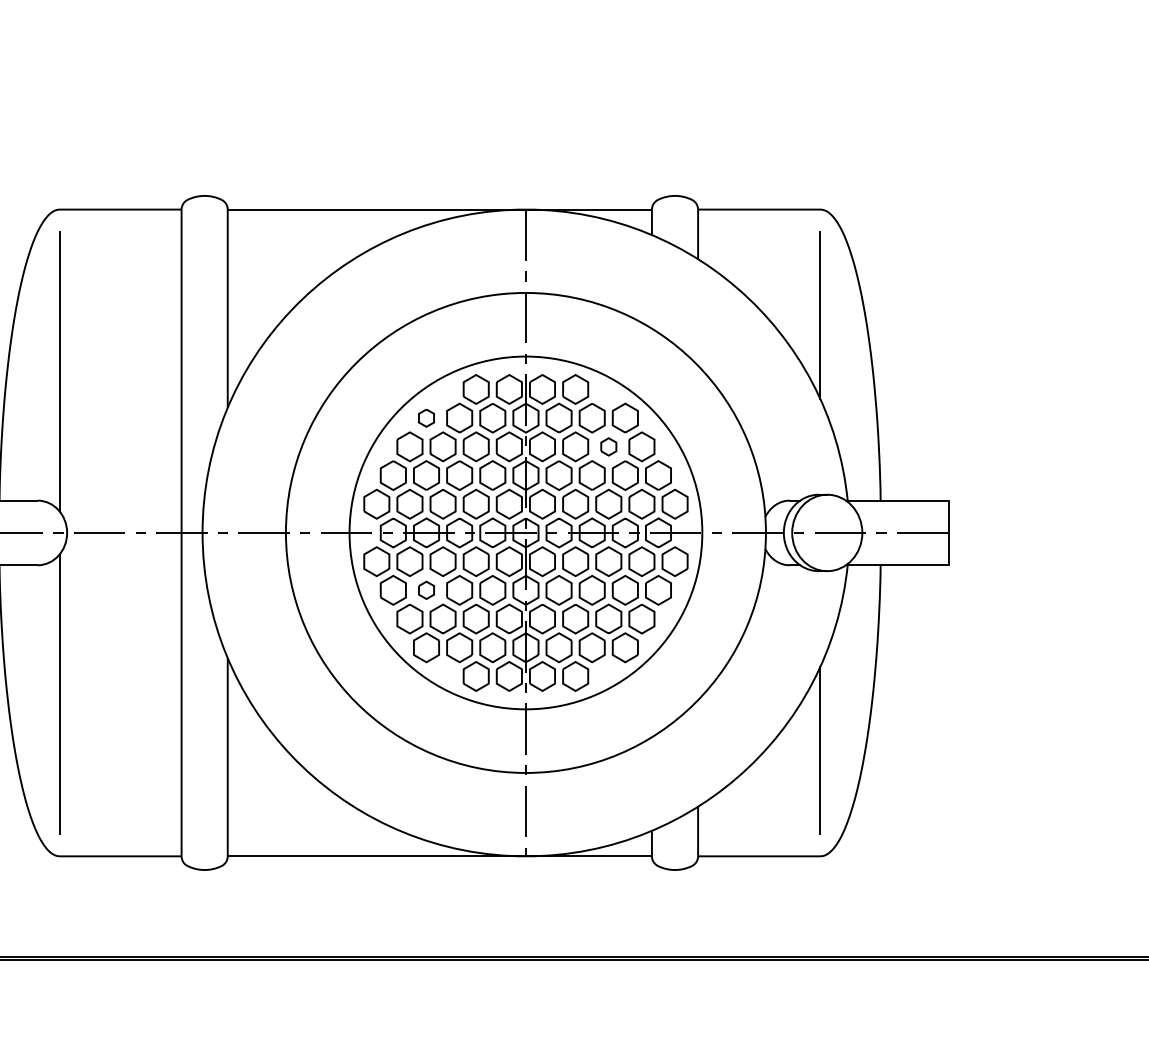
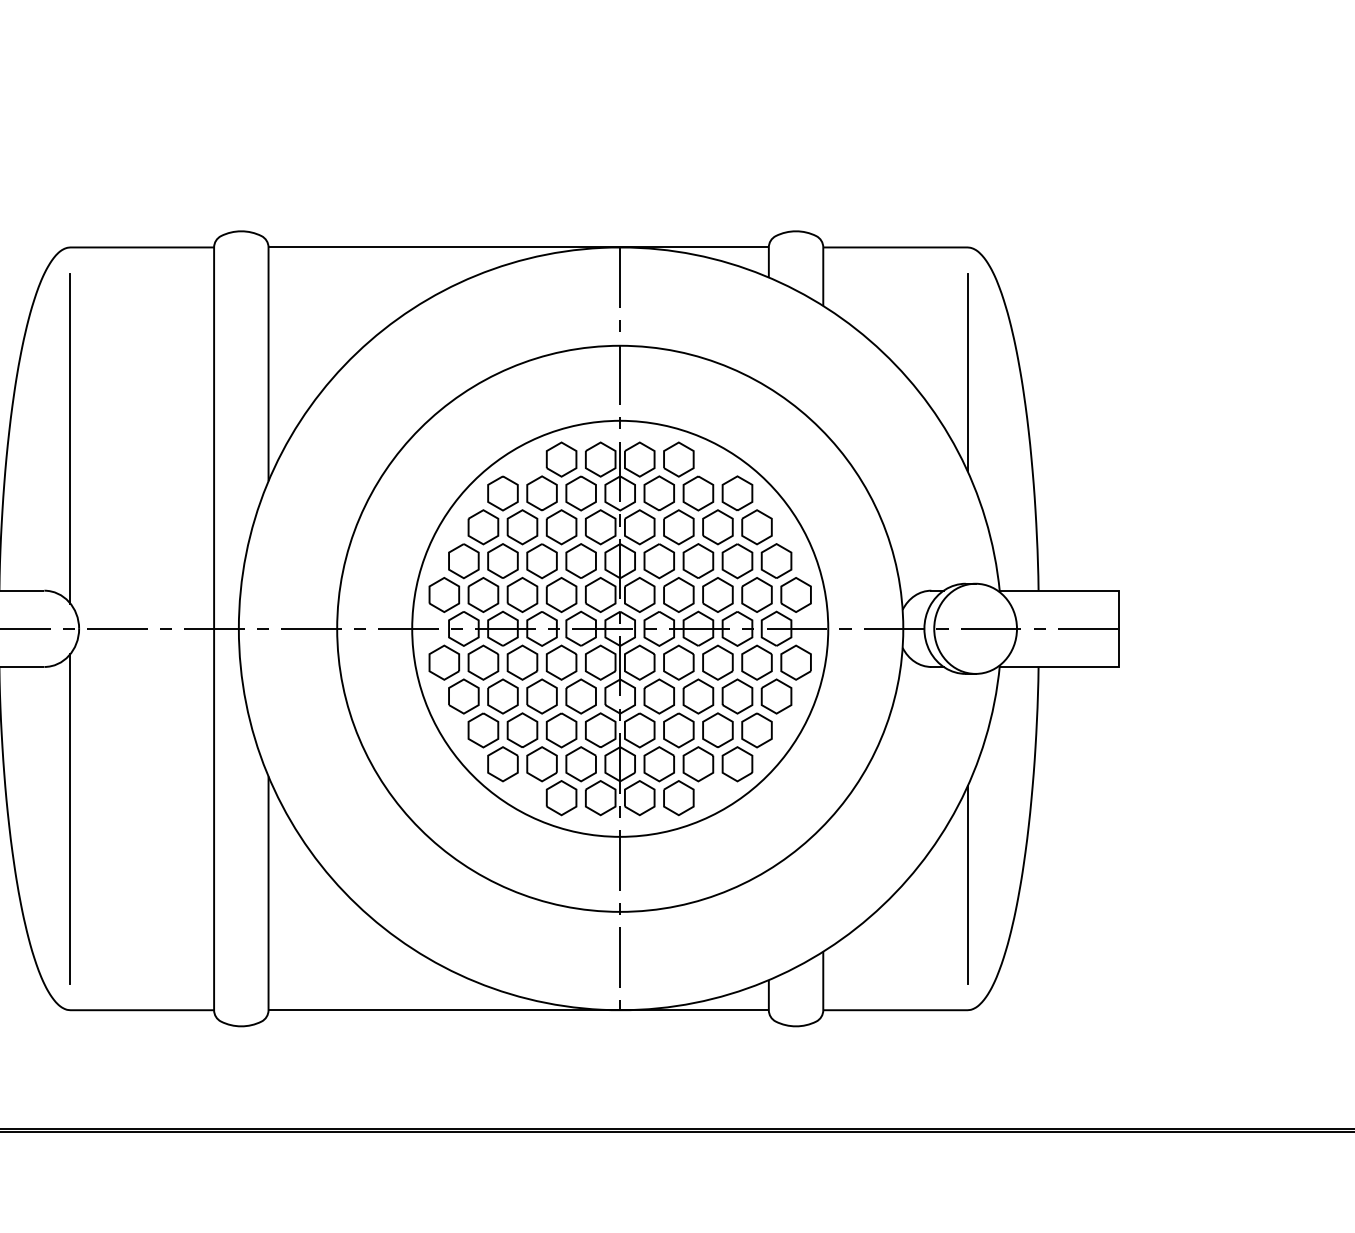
part: (426, 418) -> (502, 493), size x1.67
part: (608, 447) -> (717, 527), size x1.67
part: (426, 590) -> (502, 696), size x1.67

